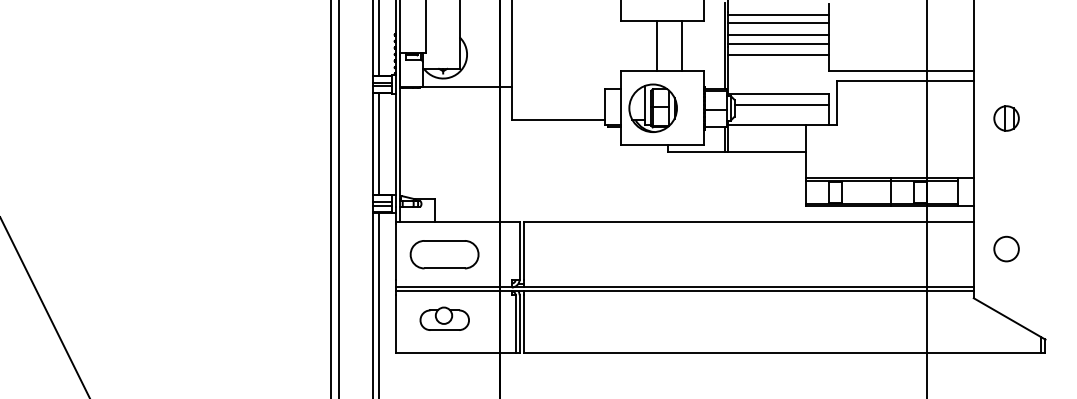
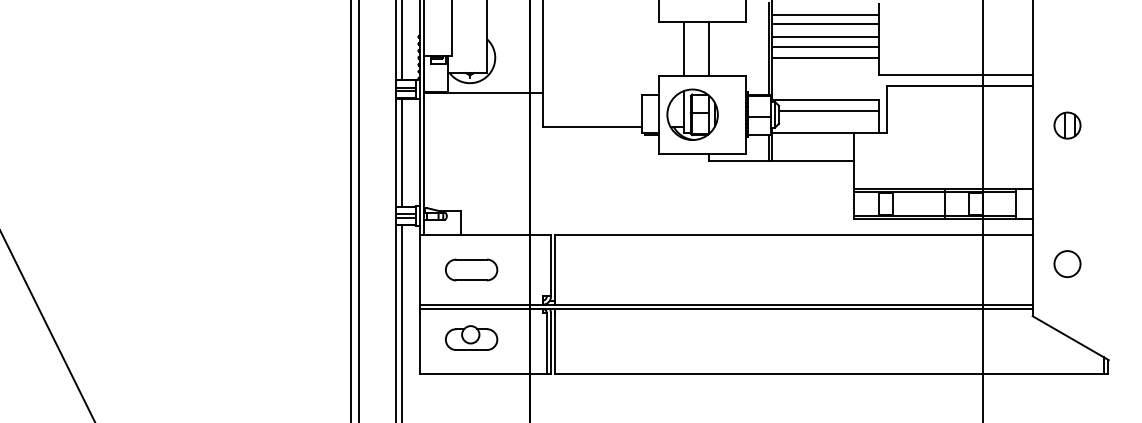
line: (656, 45) -> (683, 48), moved
line: (682, 45) -> (708, 48), moved
part: (444, 254) -> (471, 269), size x0.71

